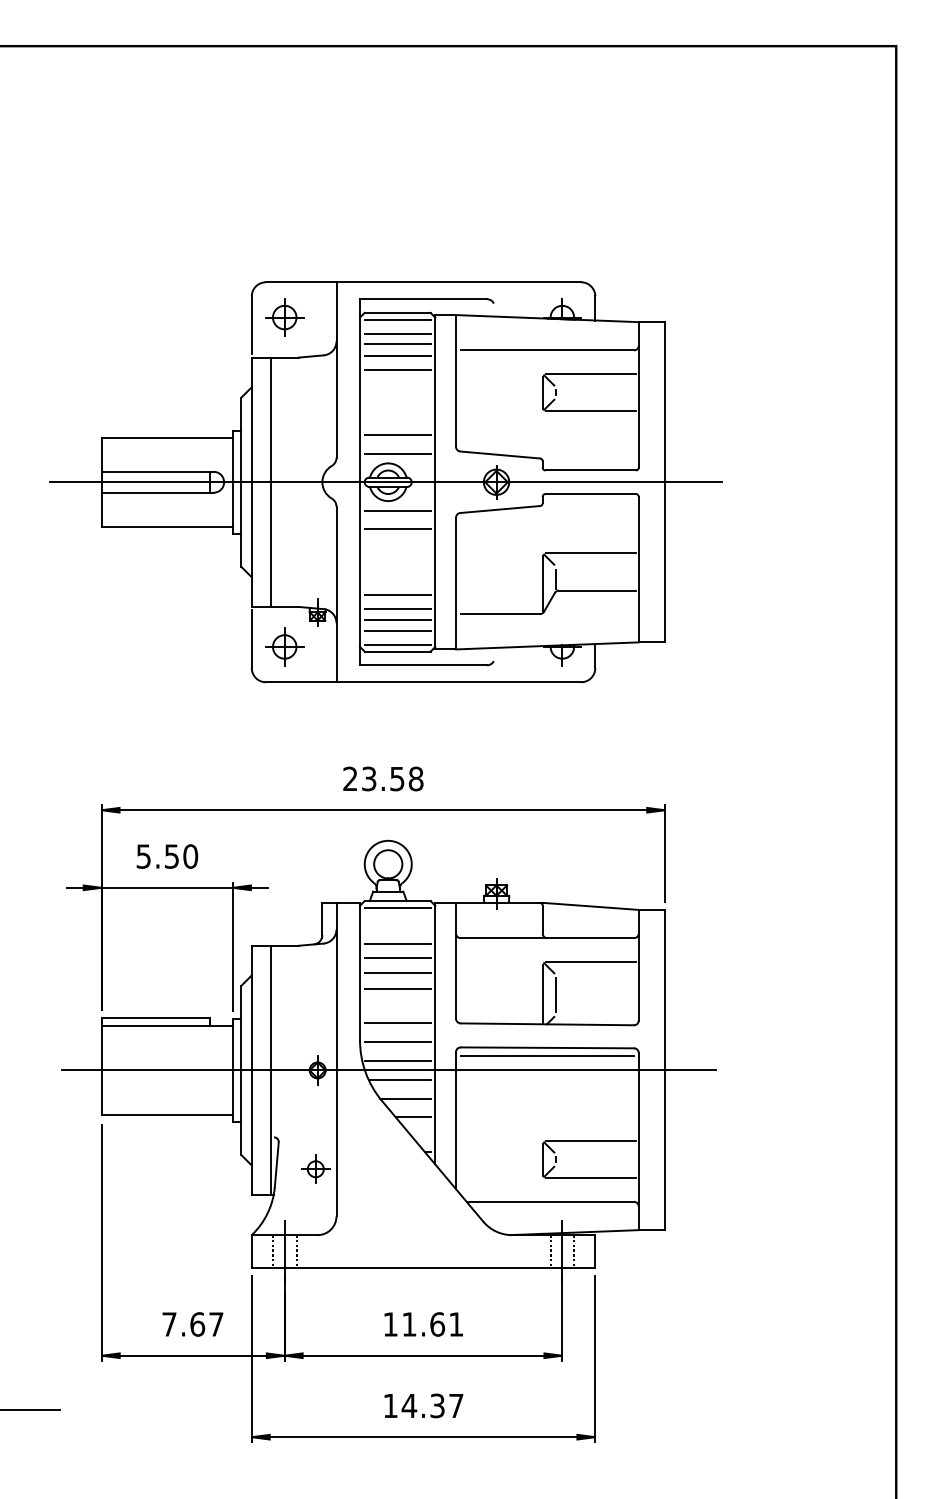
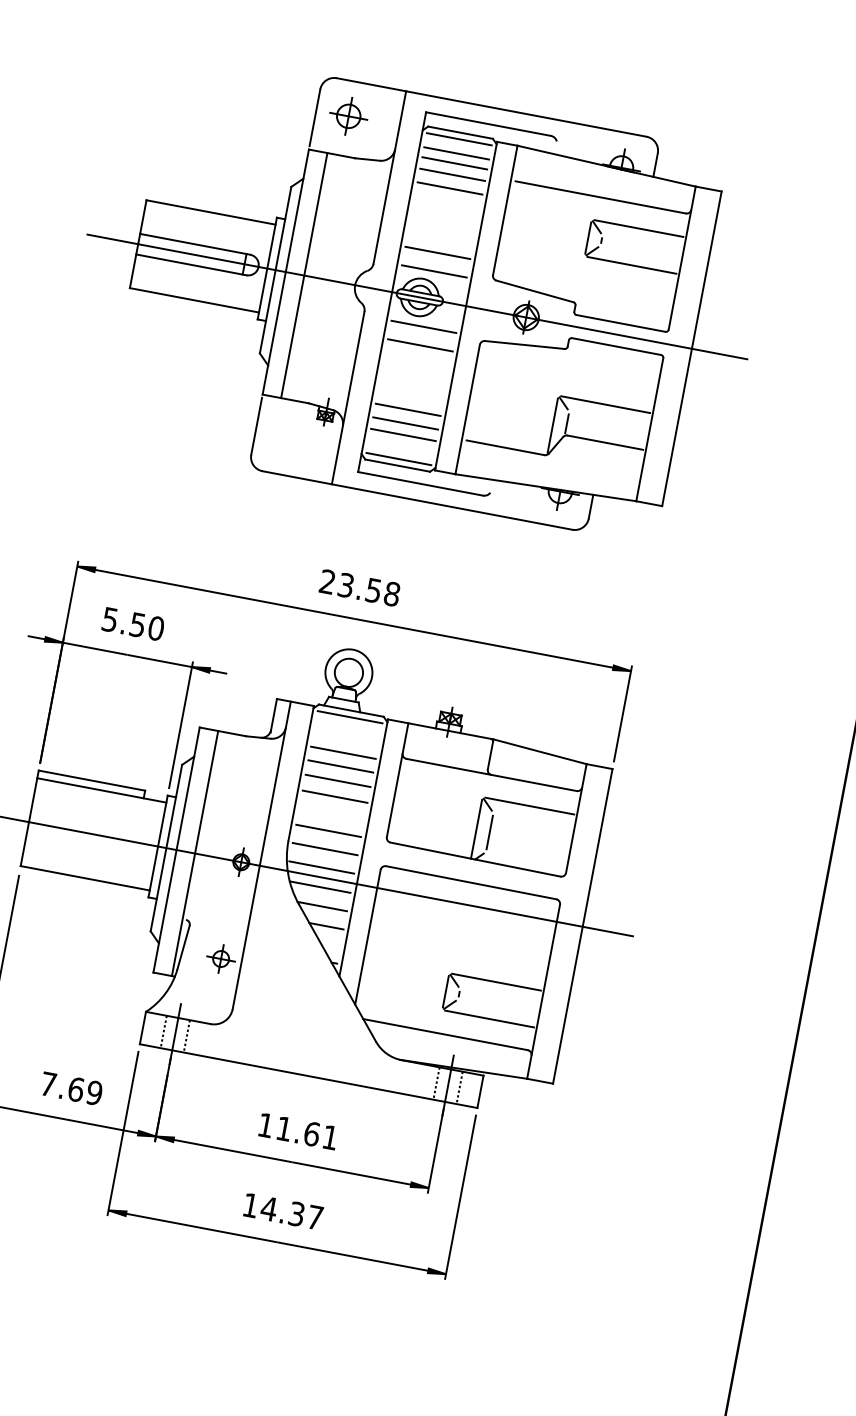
line: (397, 630) -> (401, 444), removed
part: (284, 646) -> (287, 439), removed
line: (547, 1056) -> (469, 891), removed
text: (216, 1324) -> (94, 1093), 7.67 -> 7.69

